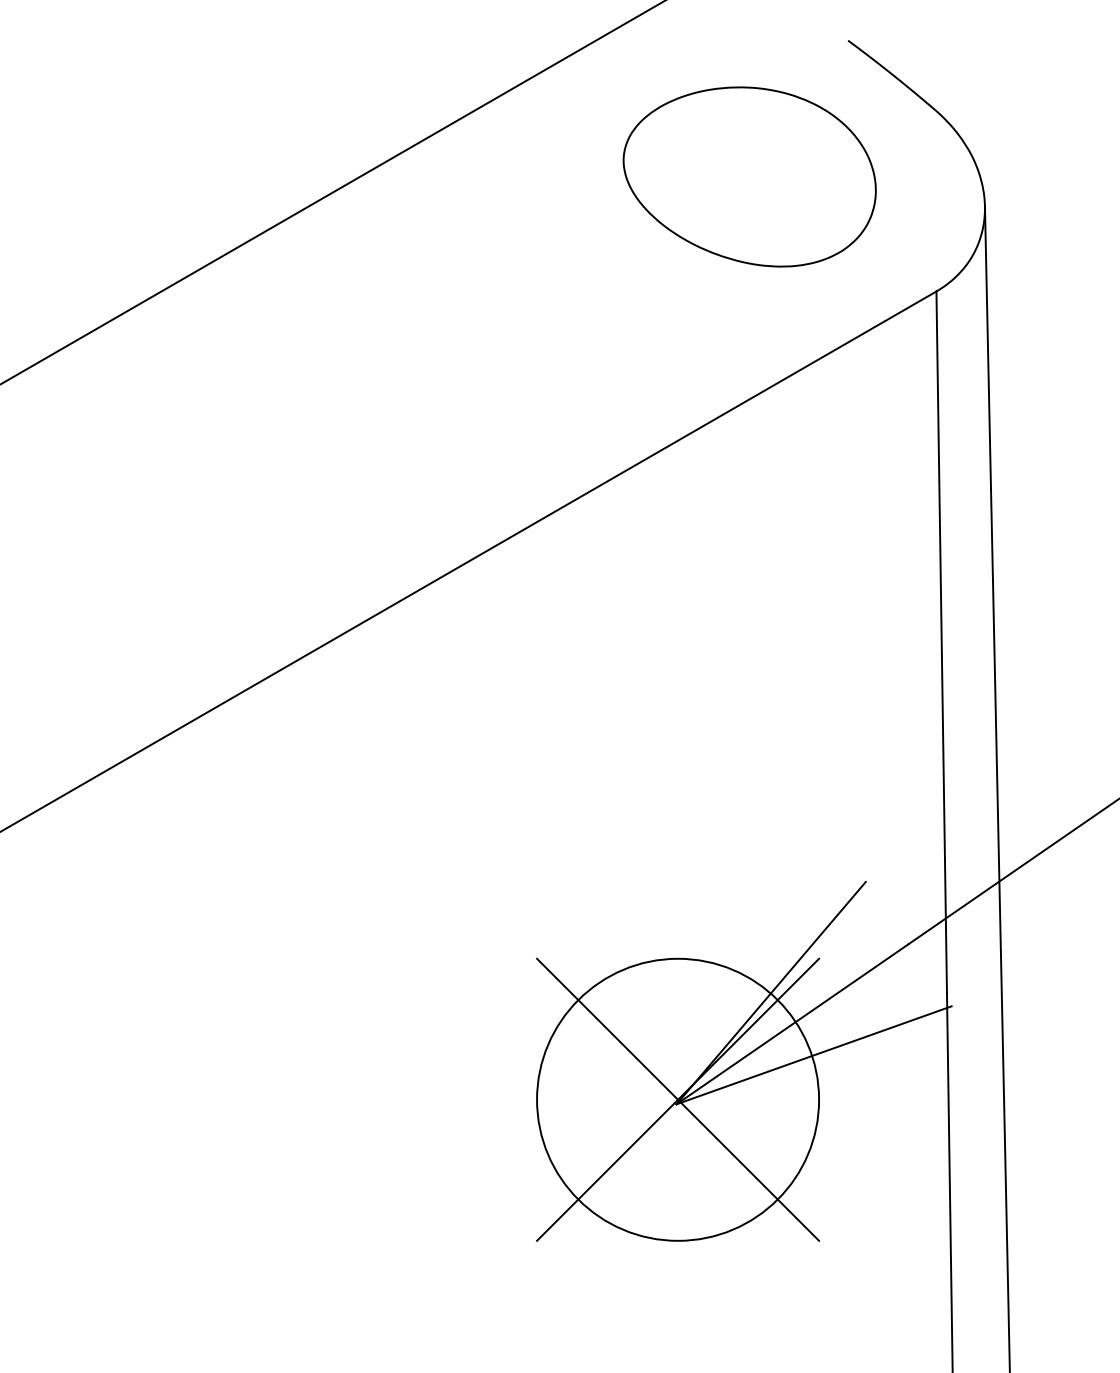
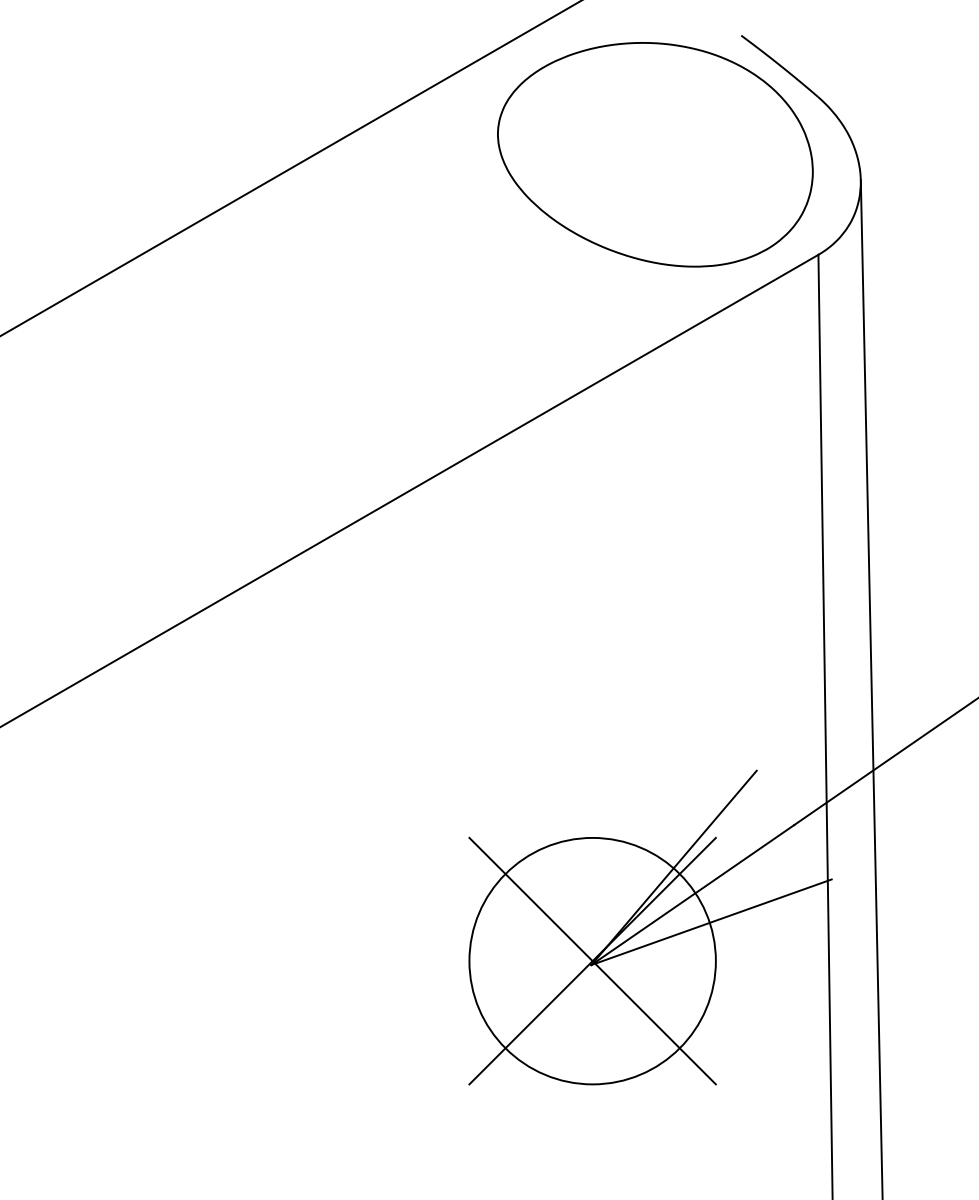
part: (749, 176) -> (655, 154), size x1.43

